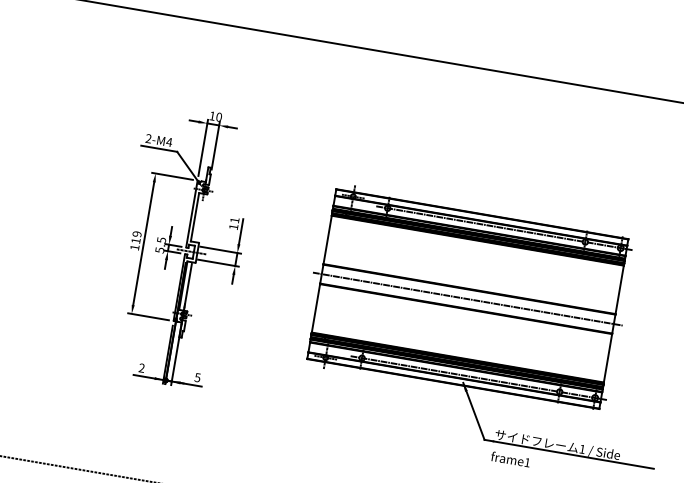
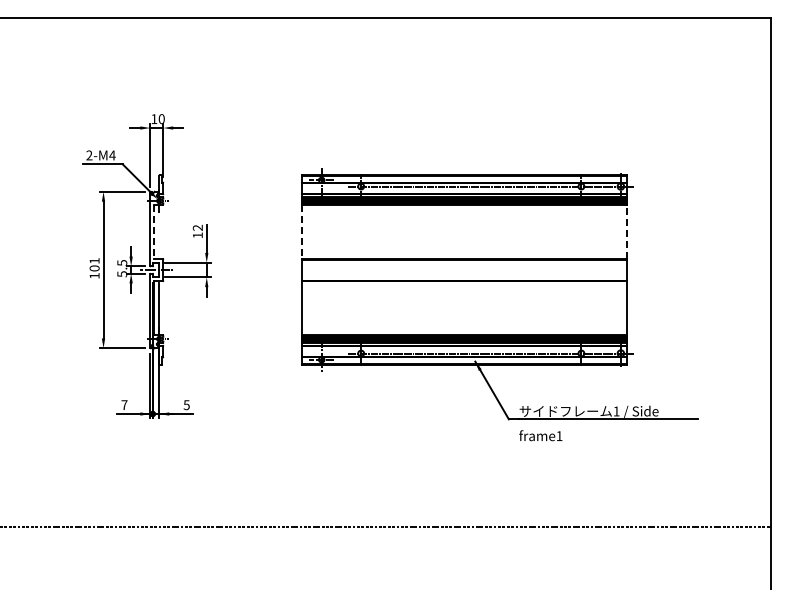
line: (195, 216) -> (154, 231), solid -> dashed
text: (234, 219) -> (197, 227), 11 -> 12
text: (136, 237) -> (94, 264), 119 -> 101
line: (328, 239) -> (302, 231), solid -> dashed
line: (619, 289) -> (627, 231), solid -> dashed
line: (467, 299) -> (464, 270), removed
text: (141, 367) -> (124, 404), 2 -> 7

